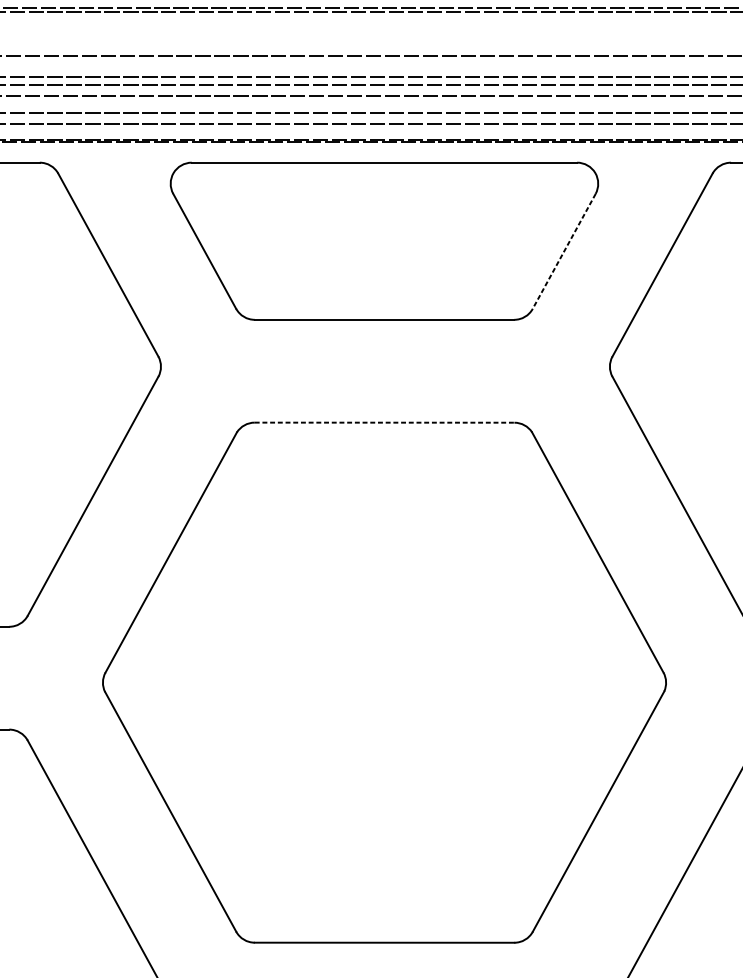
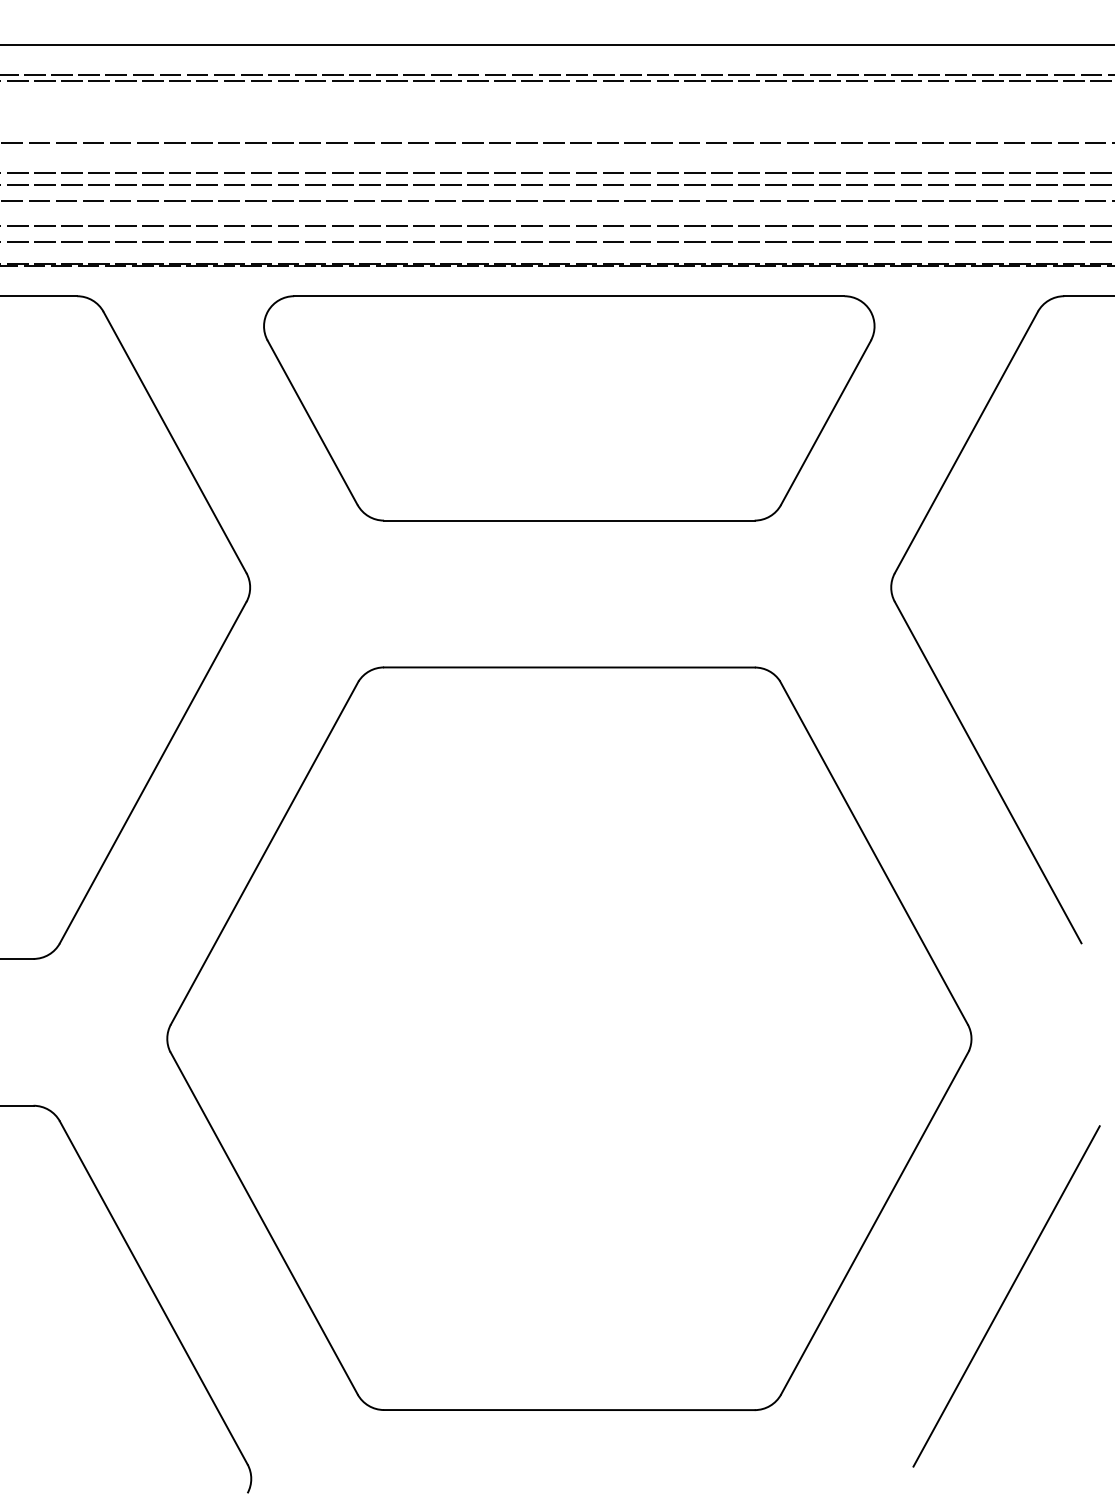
line: (564, 251) -> (826, 422), dashed -> solid
line: (384, 422) -> (569, 667), dashed -> solid

